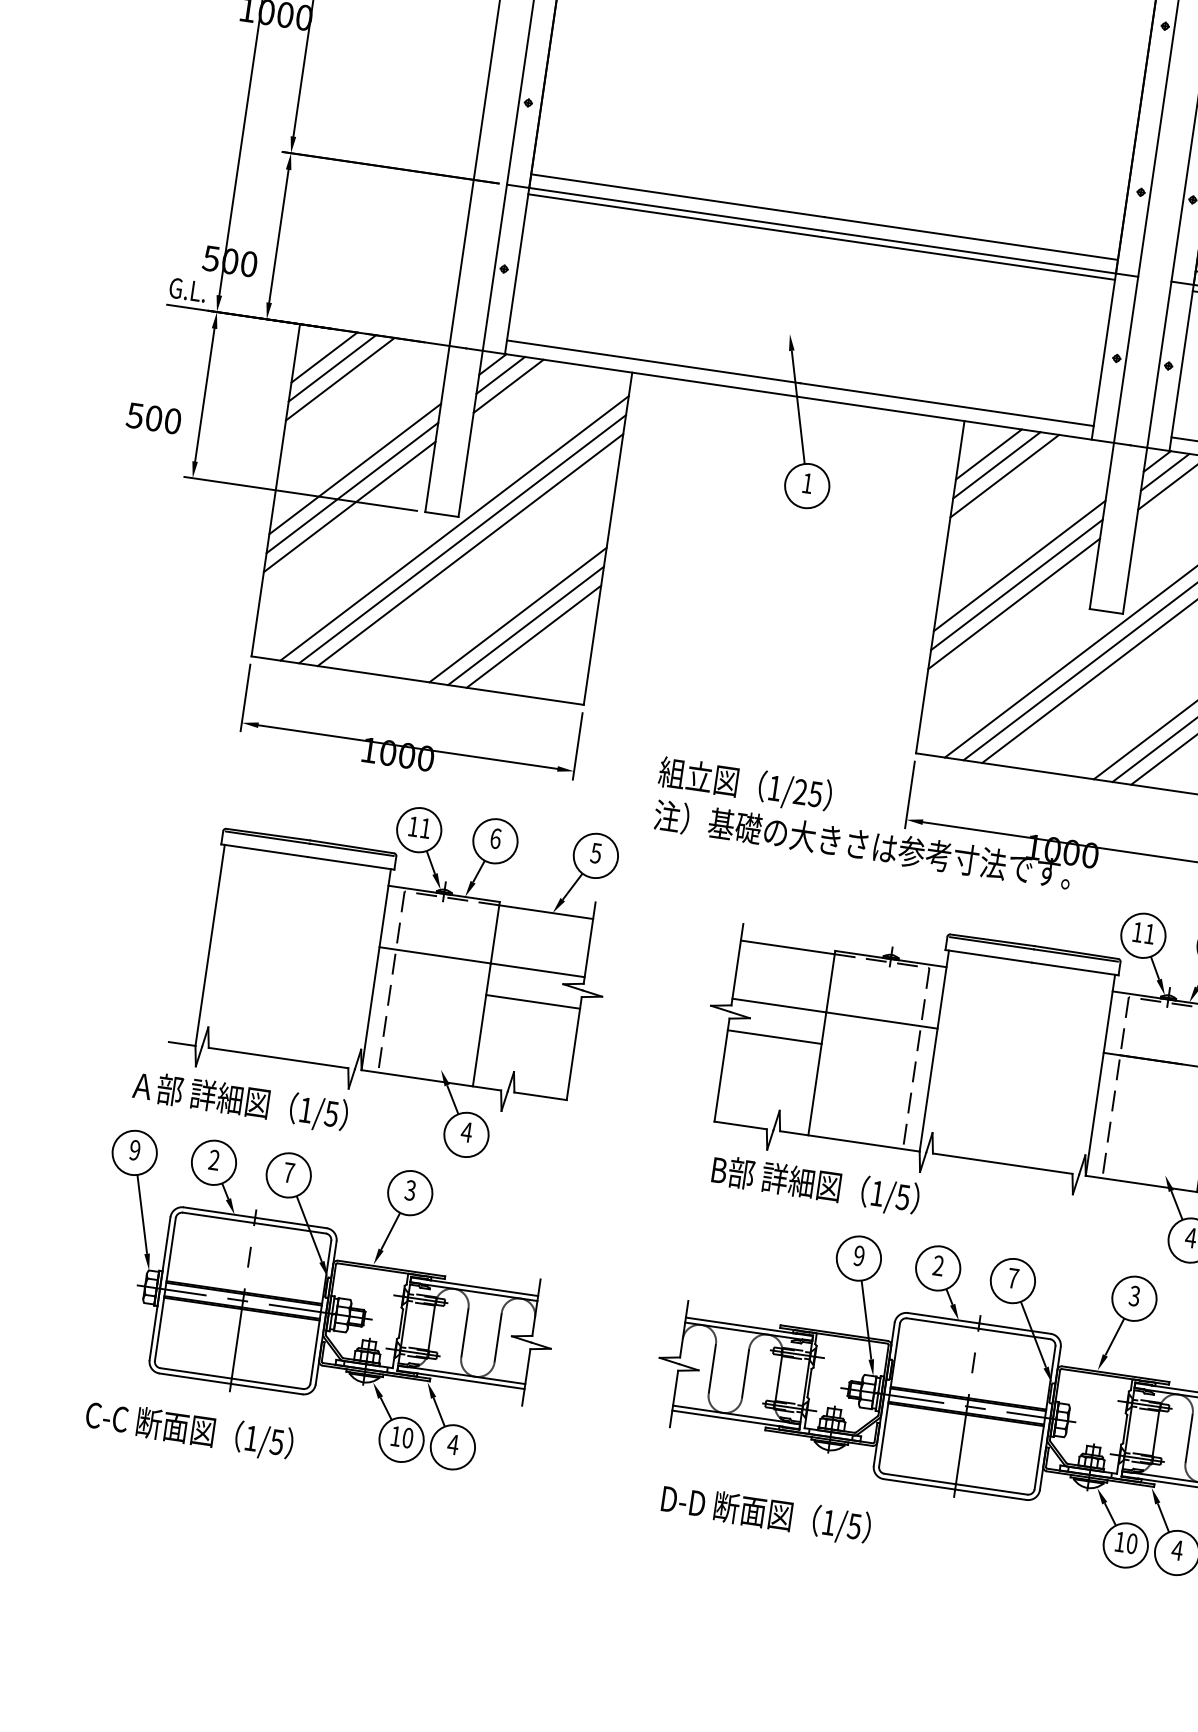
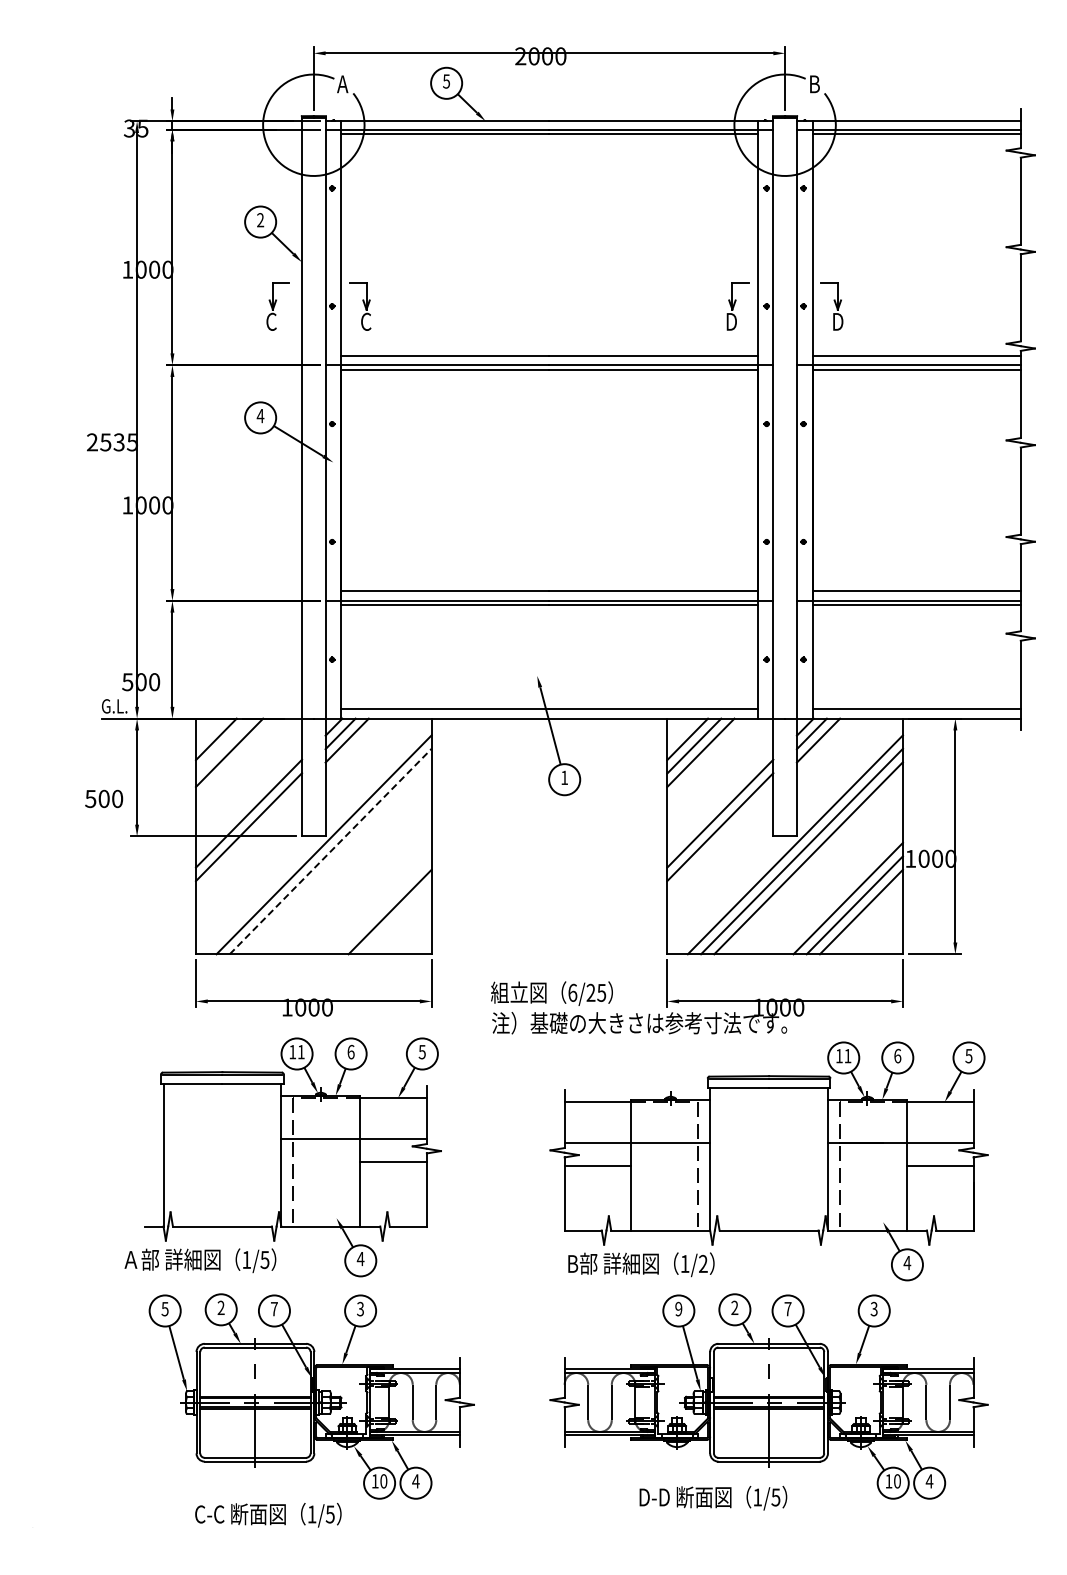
line: (331, 367) -> (222, 745), removed
line: (350, 506) -> (249, 840), removed
line: (463, 539) -> (331, 851), solid -> dashed
line: (469, 550) -> (336, 858), removed
line: (1014, 603) -> (720, 840), removed
line: (517, 614) -> (376, 898), removed
line: (525, 626) -> (383, 905), removed
text: (774, 787) -> (572, 992), 1/25 -> 6/25
part: (377, 973) -> (282, 1157), moved
text: (134, 1149) -> (164, 1308), 9 -> 5
text: (902, 1196) -> (702, 1263), 1/5 -> 1/2
text: (189, 1430) -> (268, 1515), moved
text: (766, 1515) -> (713, 1498), moved

